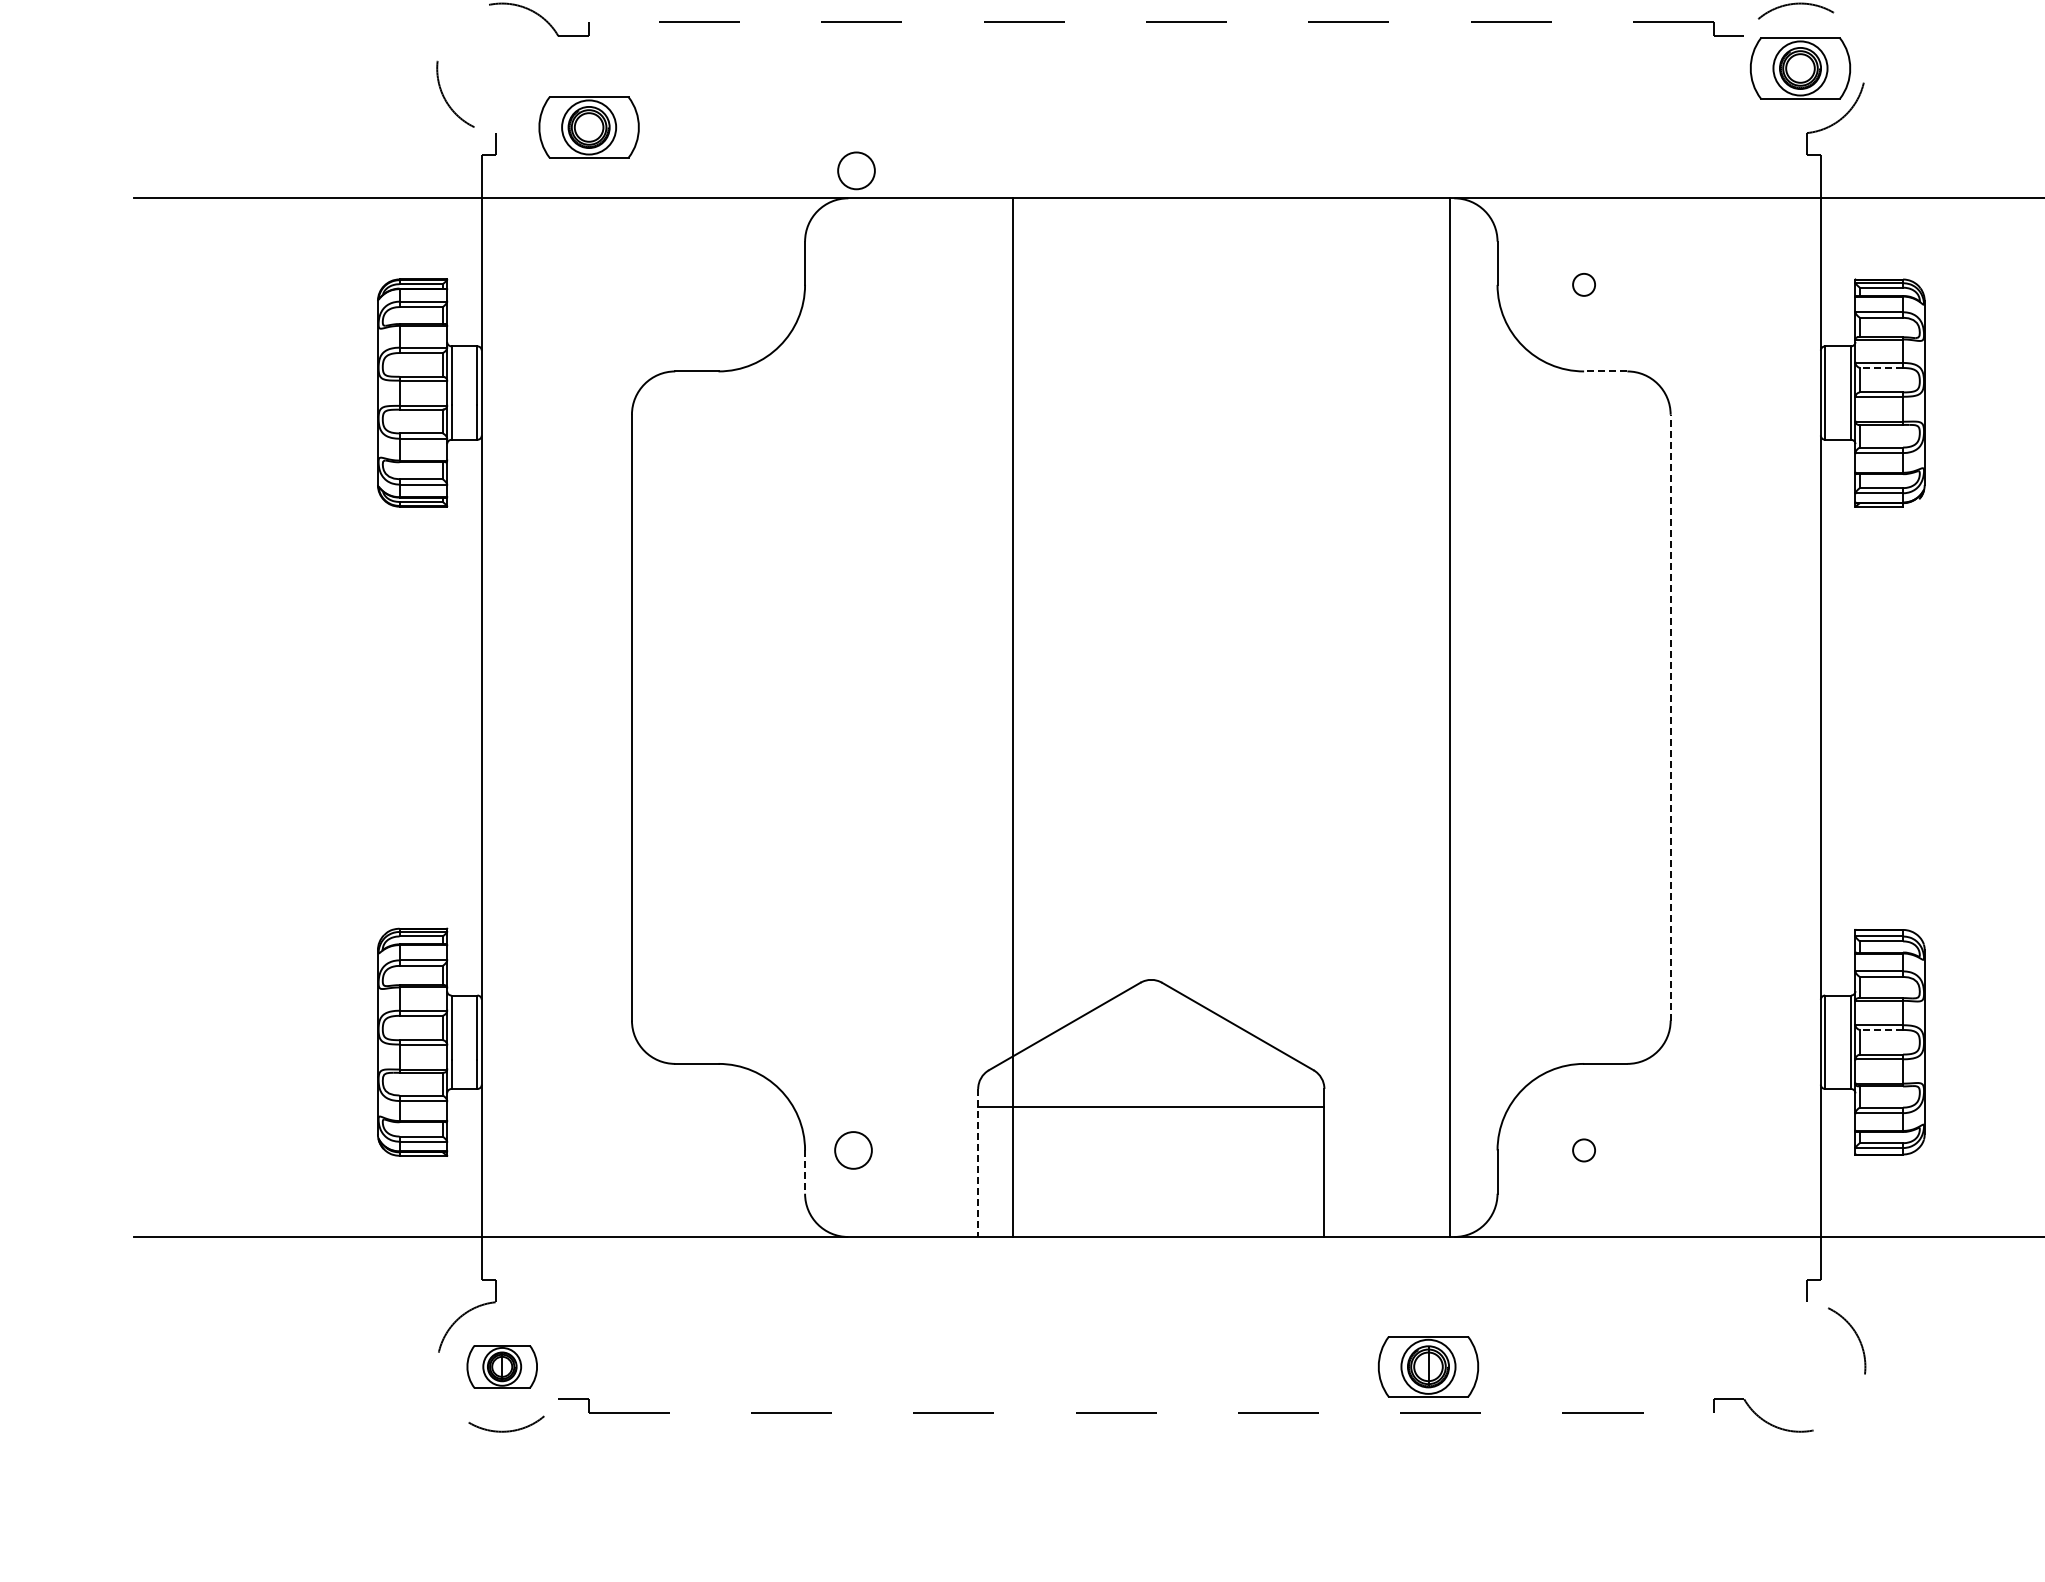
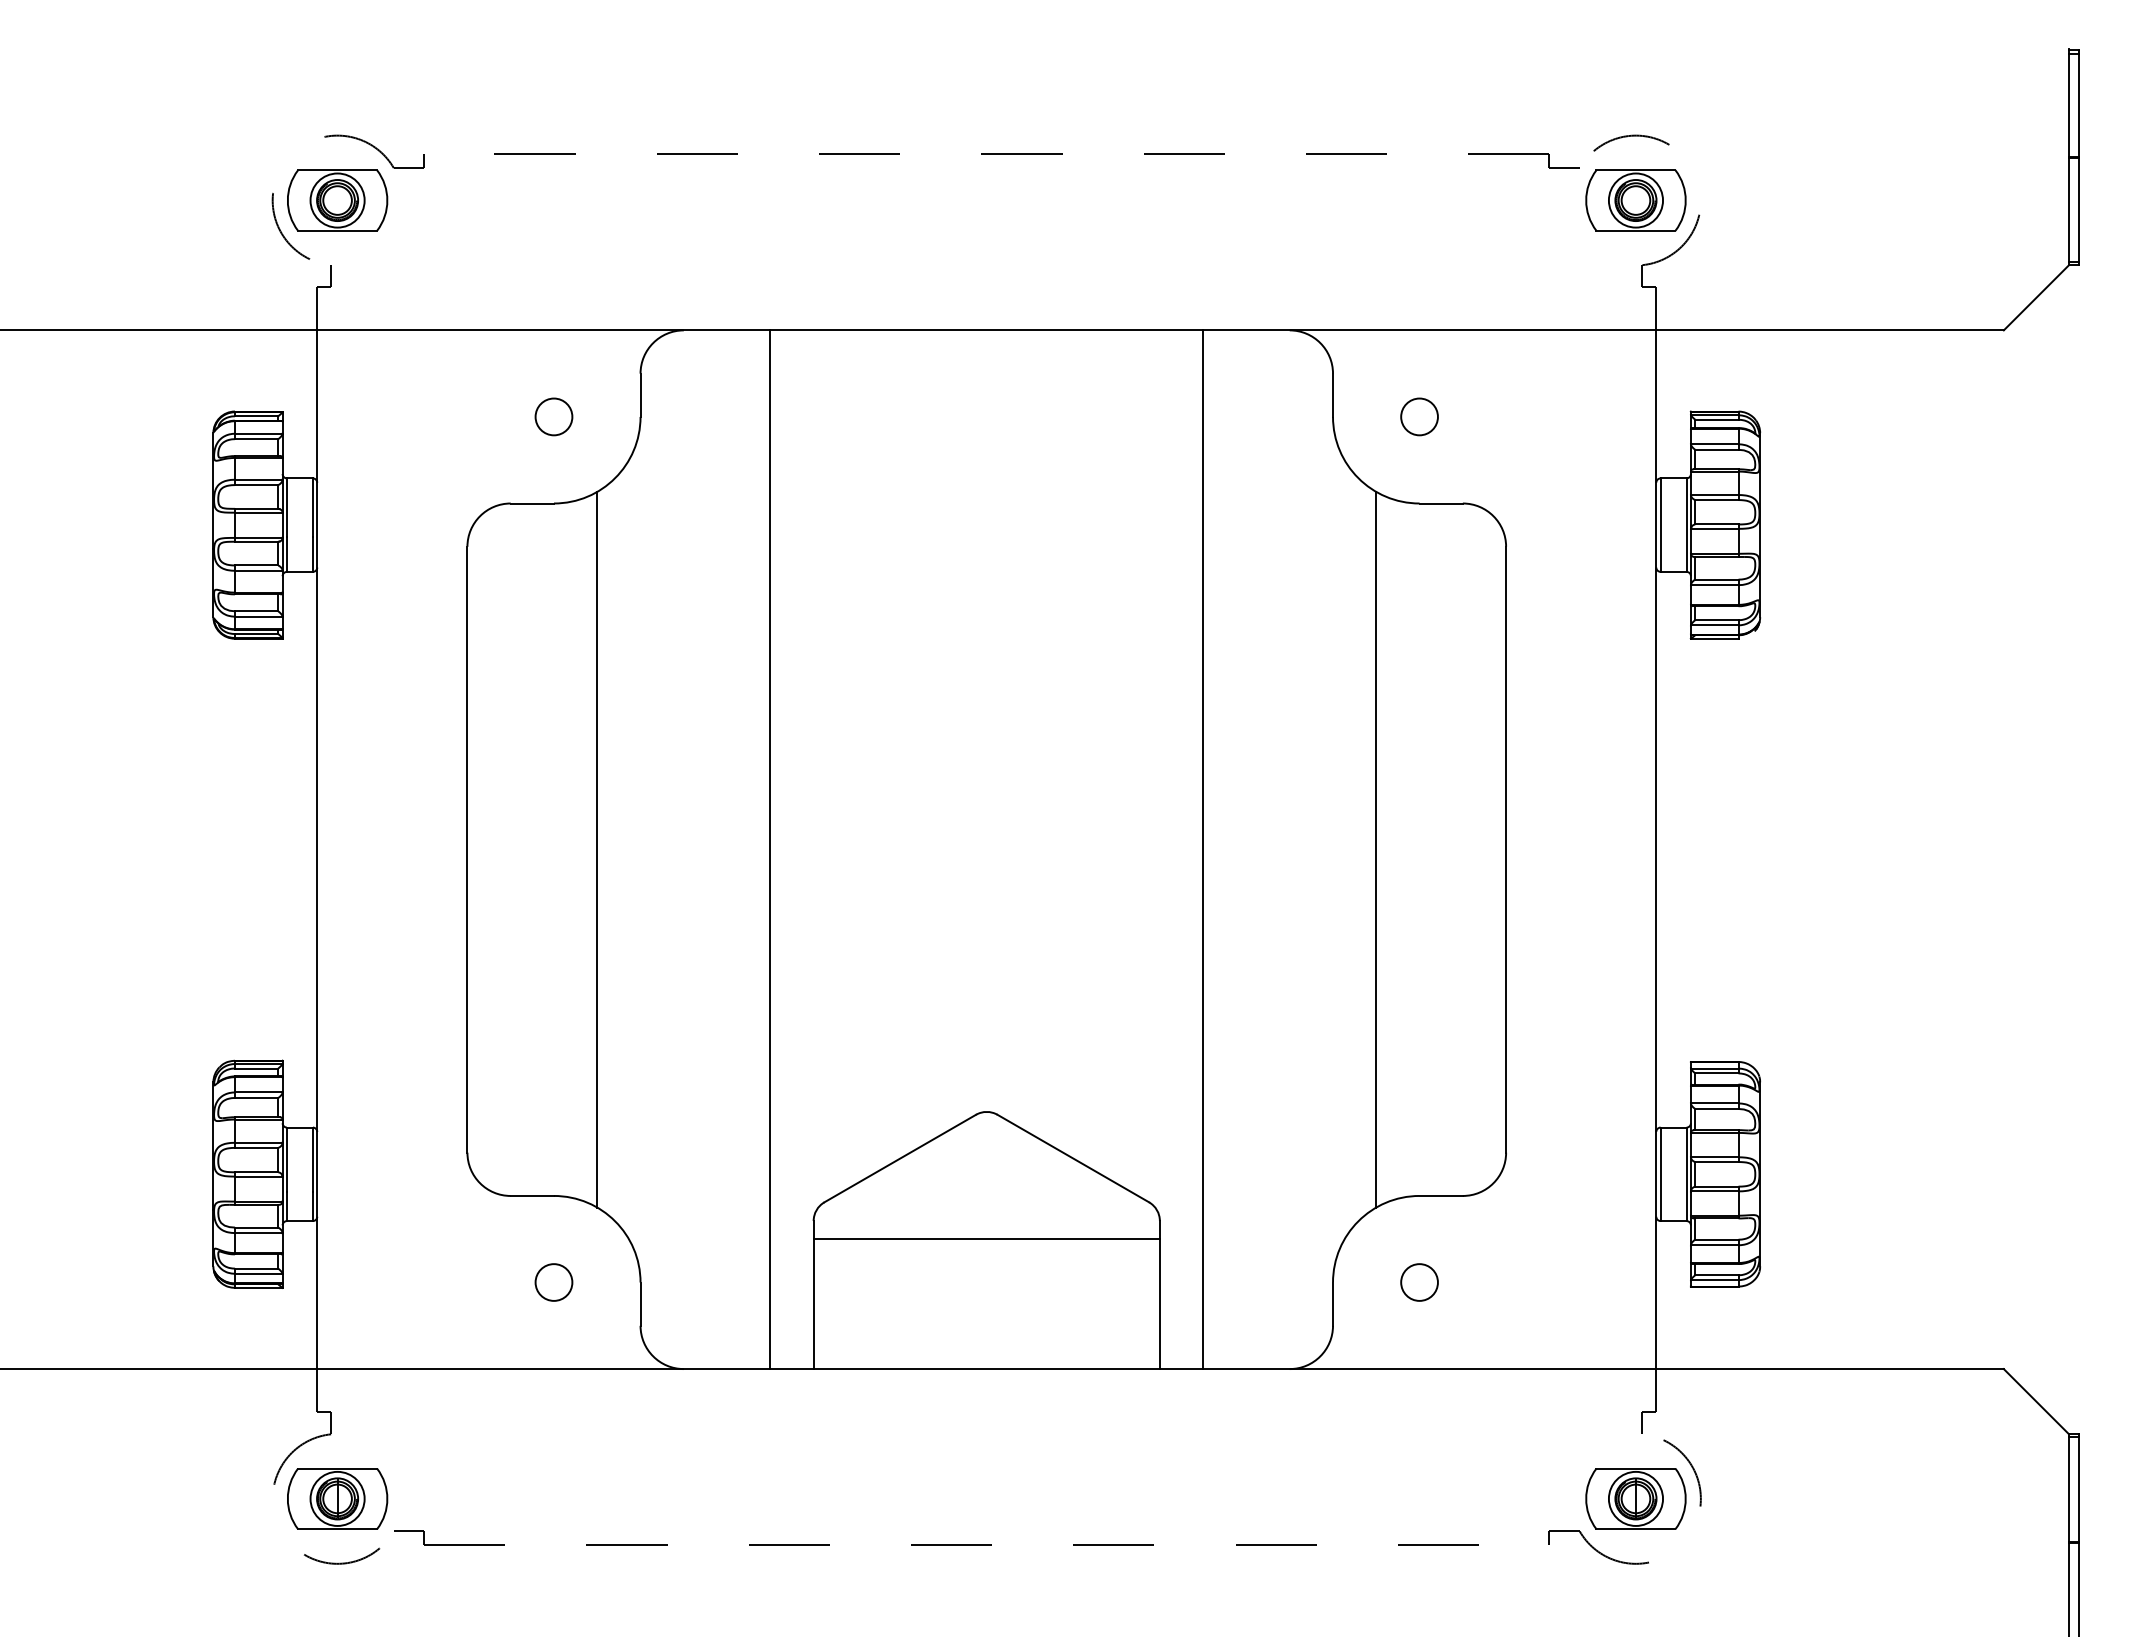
part: (589, 127) -> (337, 200), moved
circle: (856, 170) -> (553, 416), moved
circle: (1584, 284) -> (1419, 416), size x1.67
line: (1881, 368) -> (1716, 500), dashed -> solid
line: (1606, 371) -> (1441, 503), dashed -> solid
line: (762, 717) -> (597, 849), added
line: (1013, 717) -> (770, 849), moved
line: (1450, 717) -> (1203, 849), moved
line: (1541, 717) -> (1376, 849), added
line: (1671, 717) -> (1506, 849), dashed -> solid
line: (1881, 1030) -> (1716, 1162), dashed -> solid
circle: (853, 1150) -> (553, 1282), moved
circle: (1584, 1150) -> (1419, 1282), size x1.67
line: (978, 1163) -> (813, 1295), dashed -> solid
line: (805, 1172) -> (640, 1304), dashed -> solid
part: (502, 1366) -> (337, 1498), size x1.43
part: (1428, 1366) -> (1635, 1498), moved

